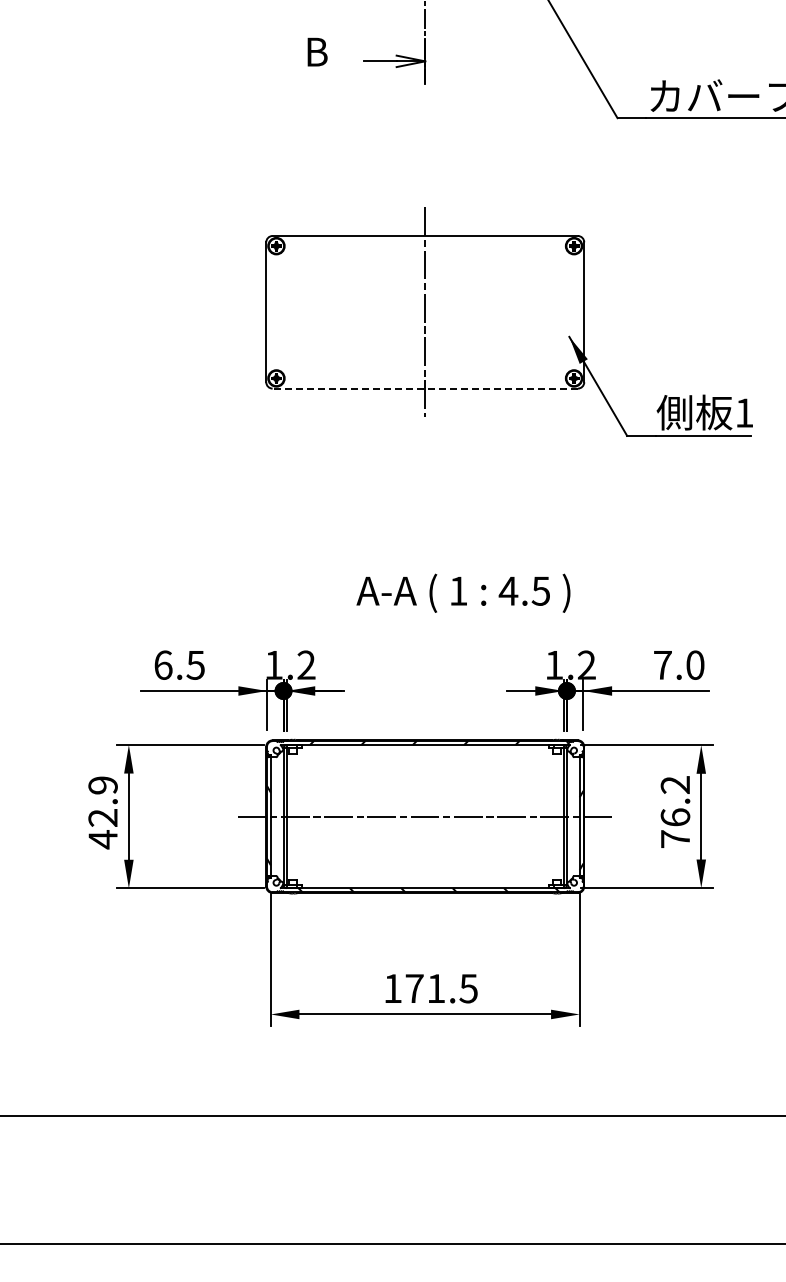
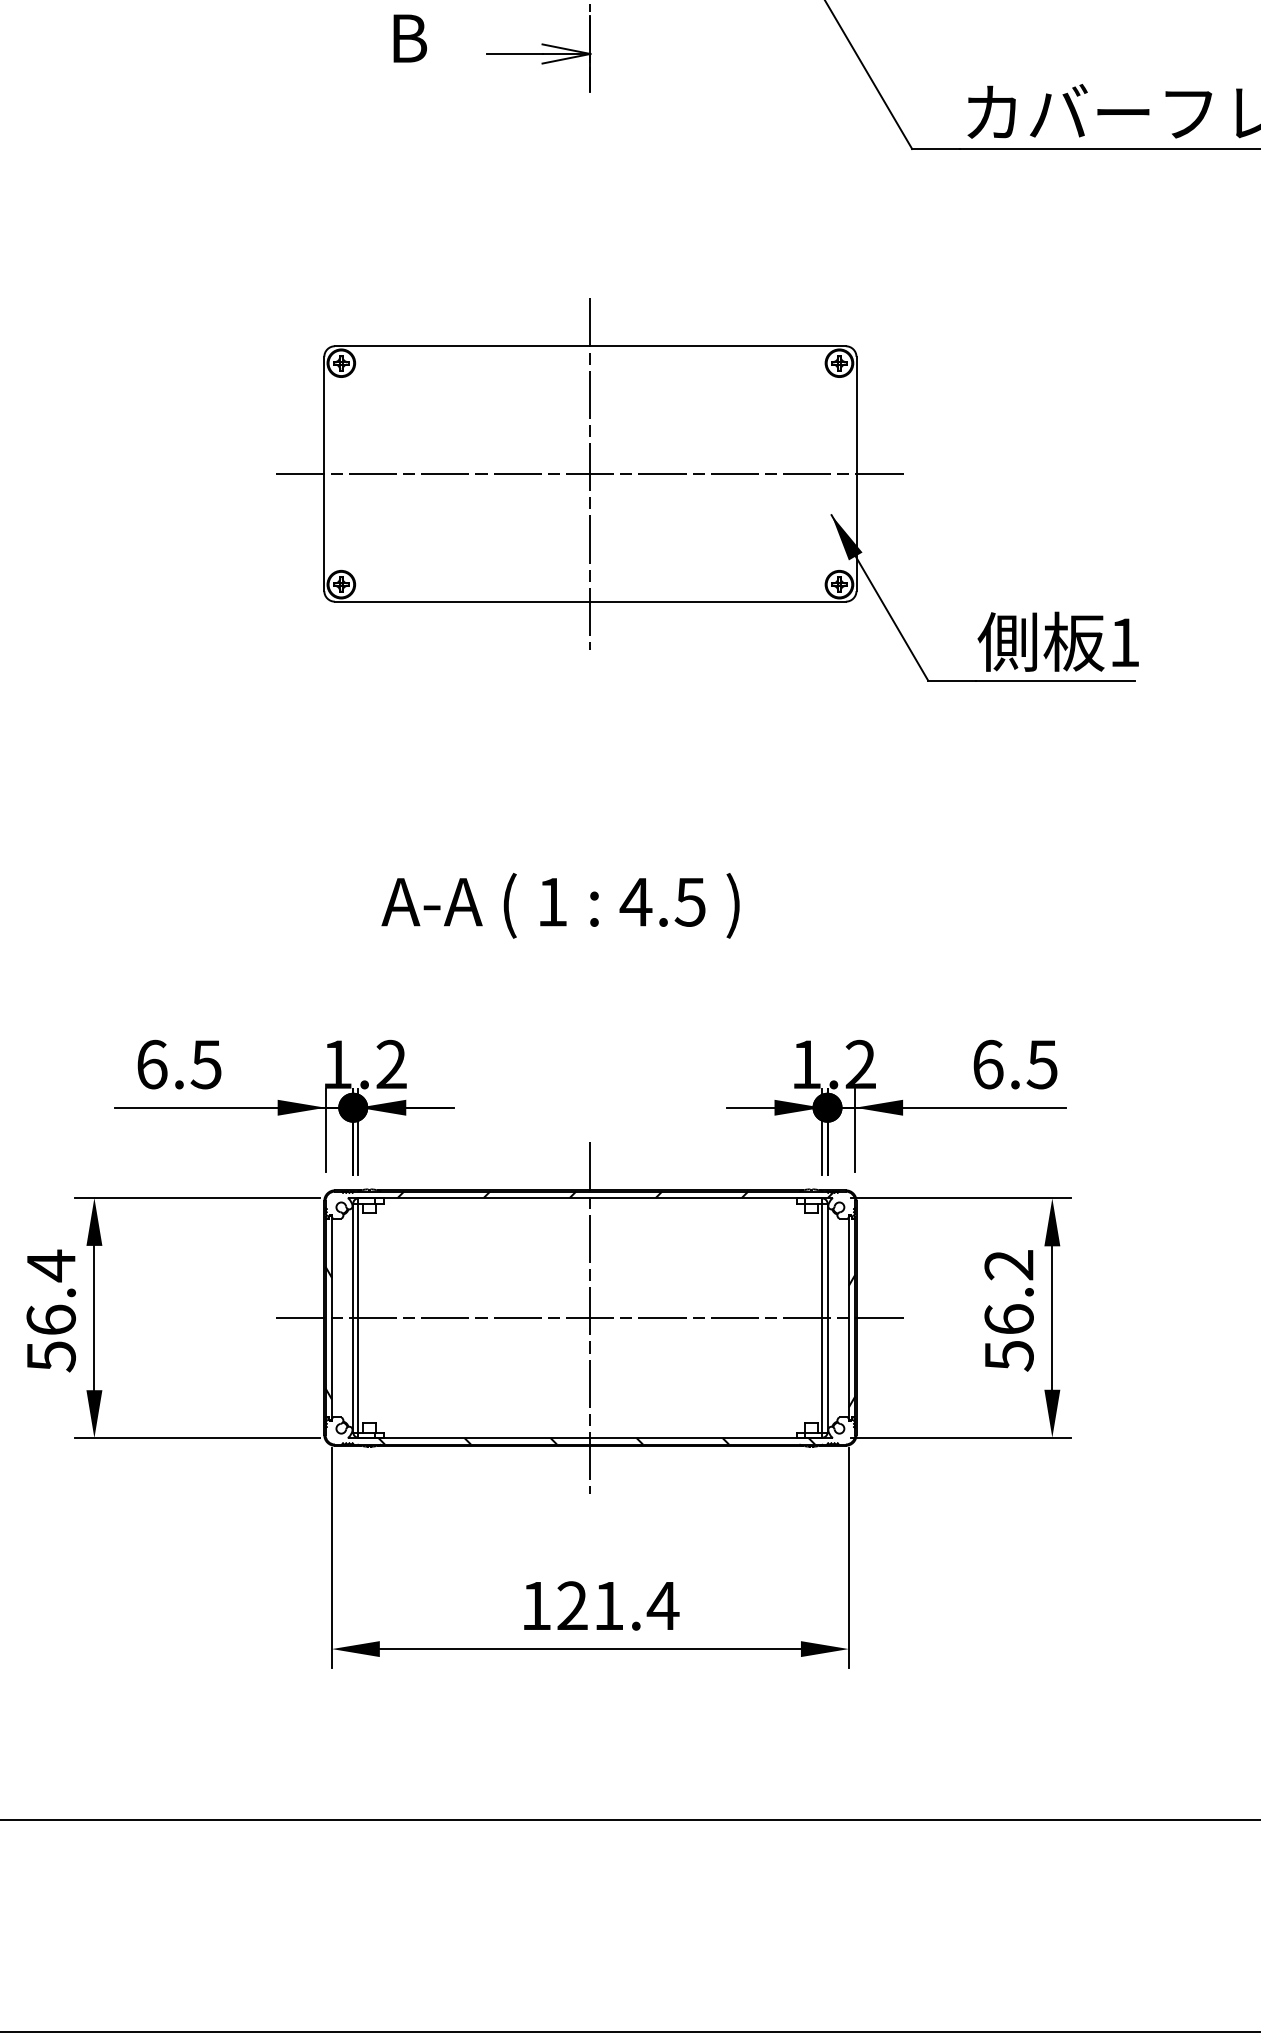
line: (424, 312) -> (589, 474), added
line: (425, 388) -> (590, 601), dashed -> solid
text: (463, 592) -> (560, 904), moved
text: (679, 664) -> (1015, 1063), 7.0 -> 6.5
text: (102, 812) -> (50, 1311), 42.9 -> 56.4
line: (425, 816) -> (590, 1317), added
text: (675, 839) -> (1009, 1356), 76.2 -> 56.2
text: (441, 988) -> (617, 1605), 171.5 -> 121.4

